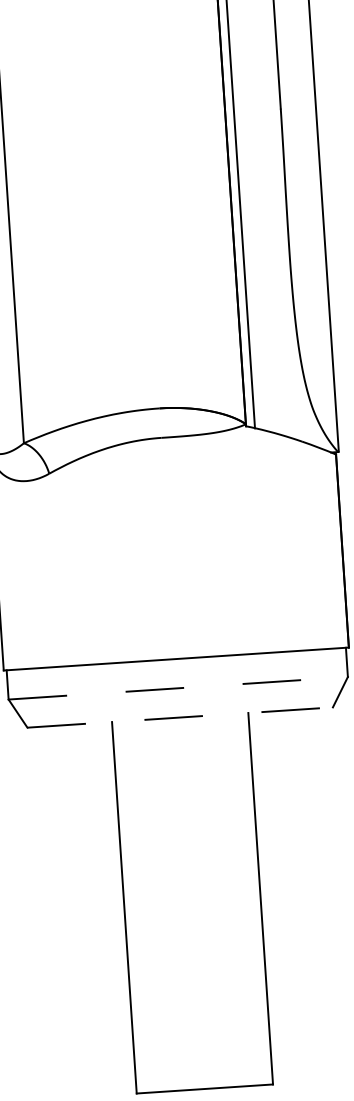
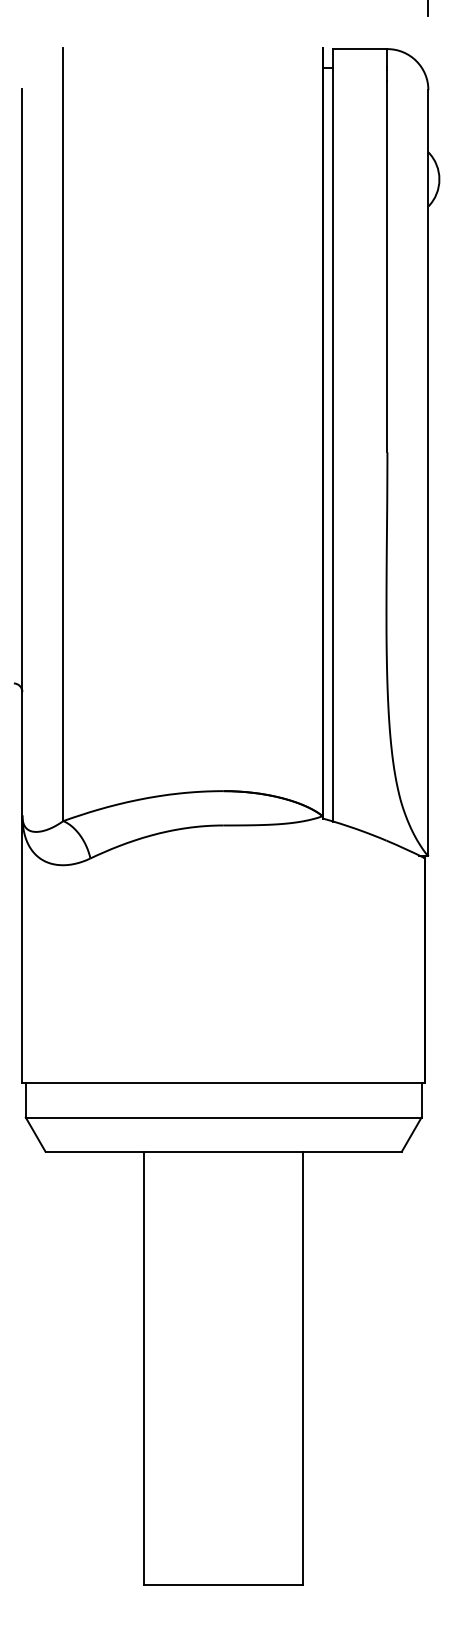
line: (178, 688) -> (223, 1117), dashed -> solid
line: (180, 717) -> (224, 1151), dashed -> solid

